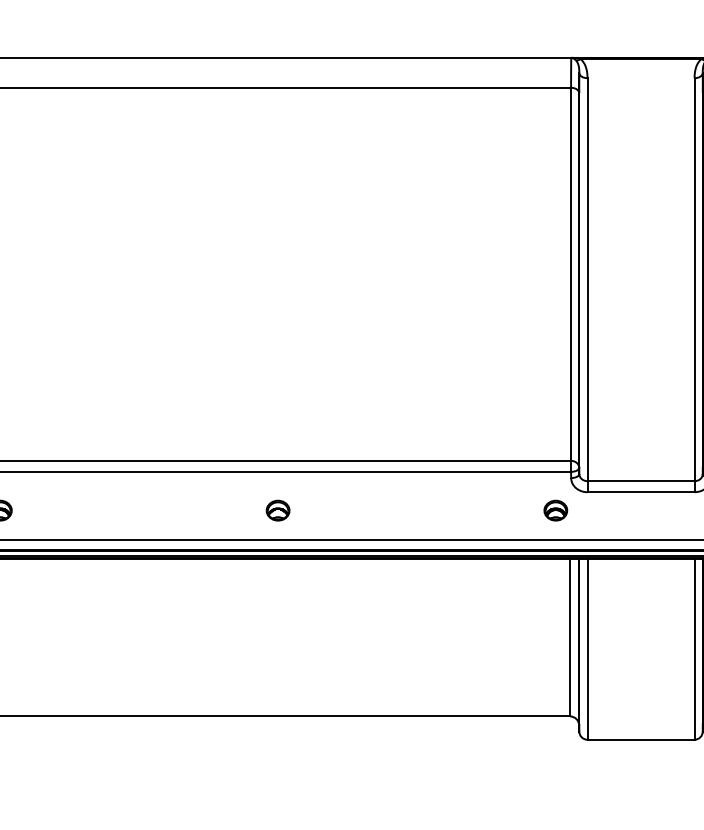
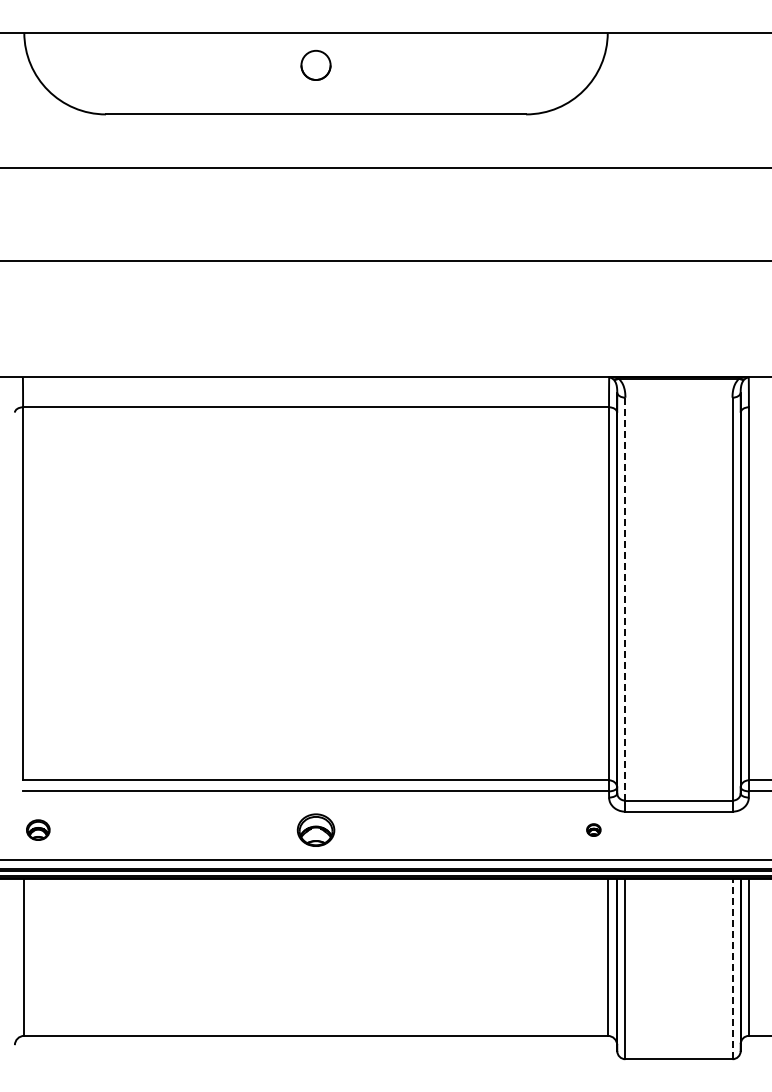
line: (587, 280) -> (625, 599), solid -> dashed
part: (277, 510) -> (315, 829), size x1.6
part: (555, 510) -> (593, 829), size x0.6
line: (694, 649) -> (732, 968), solid -> dashed

